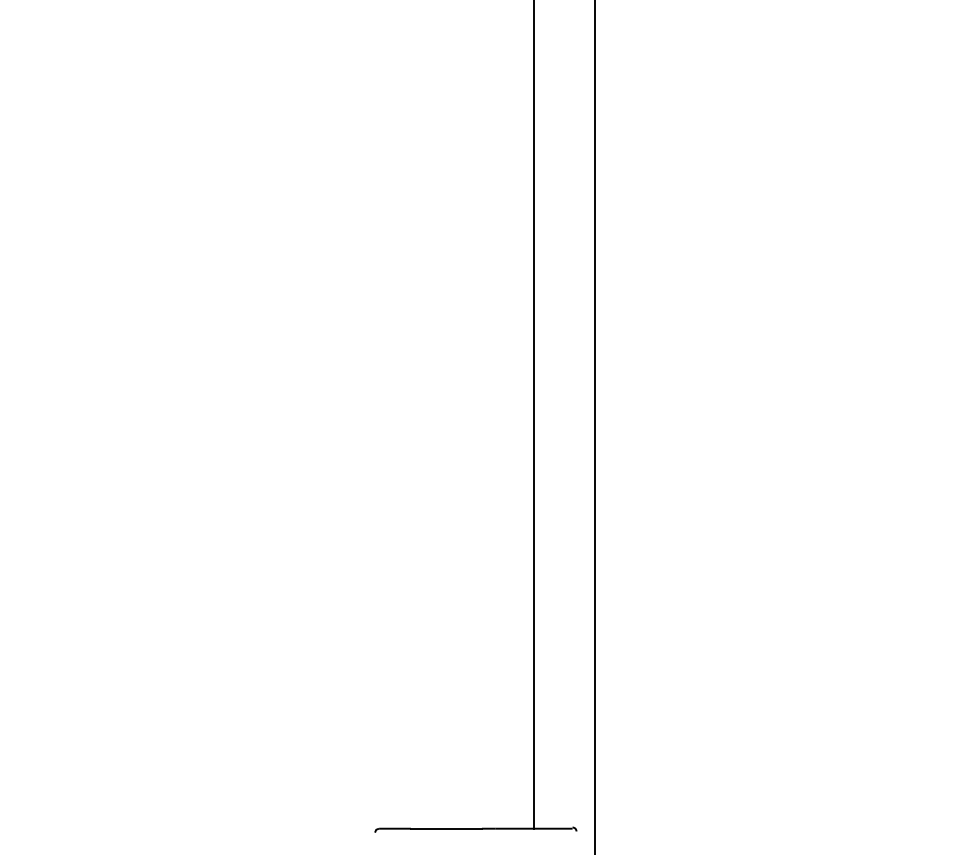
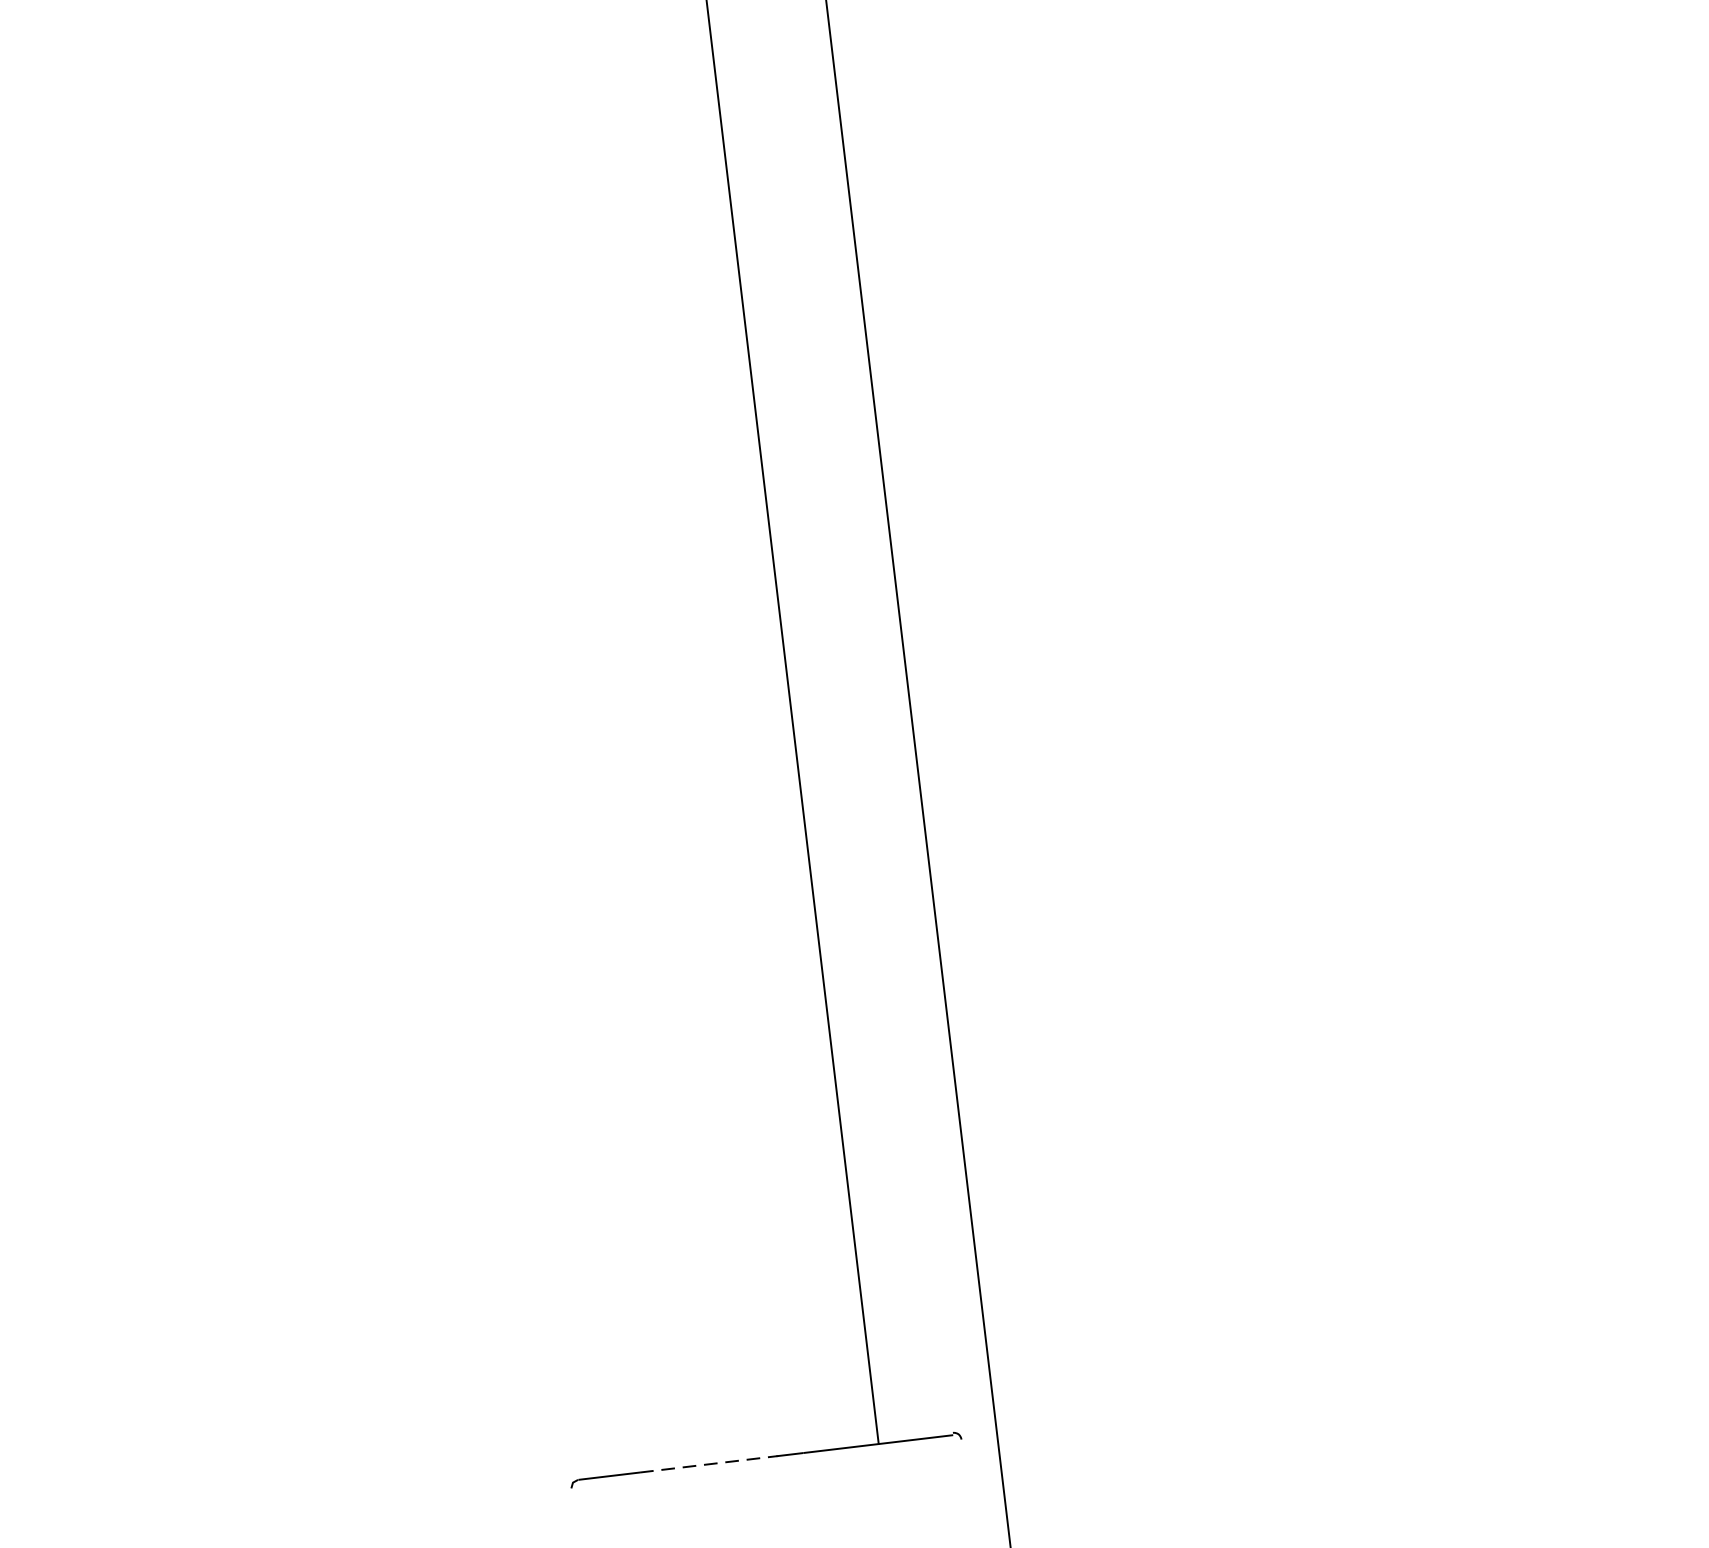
line: (446, 828) -> (708, 1463), solid -> dashed

